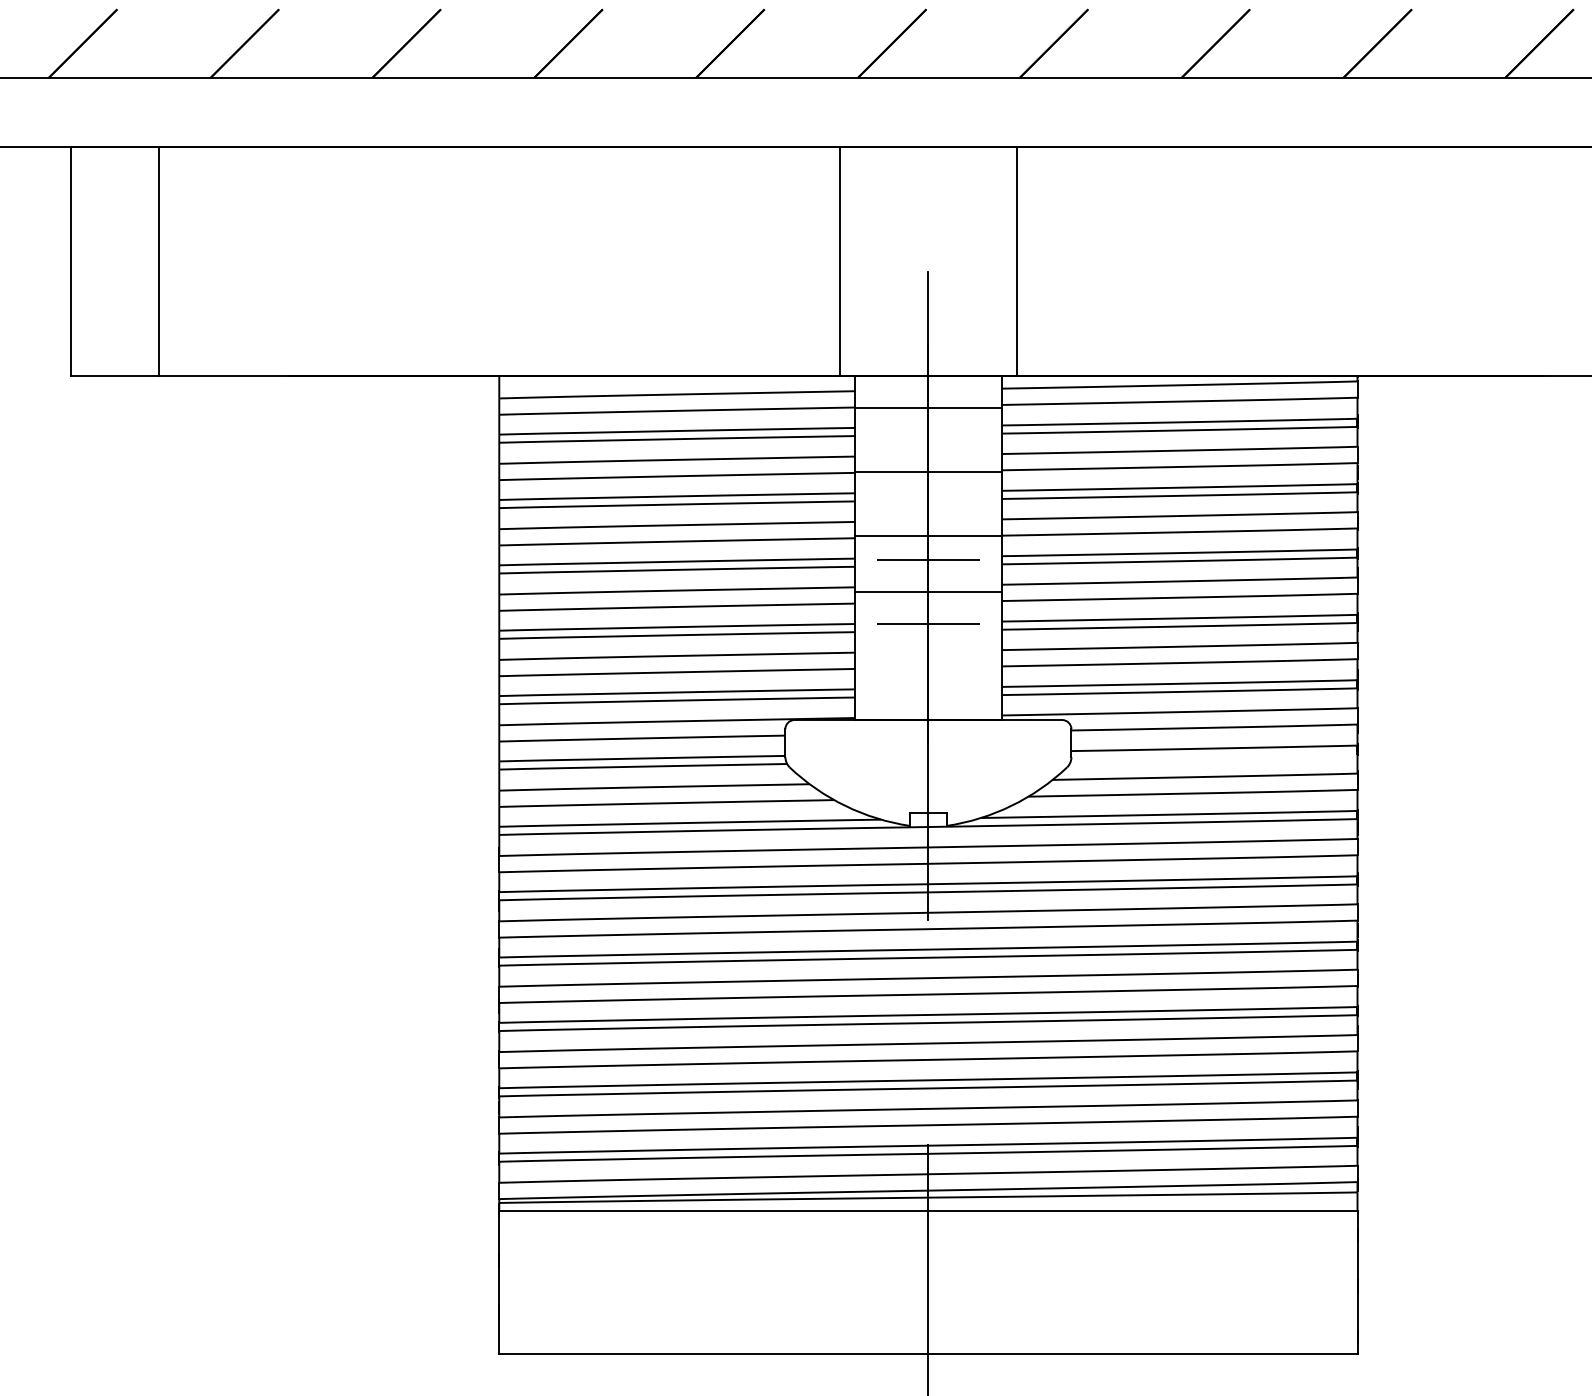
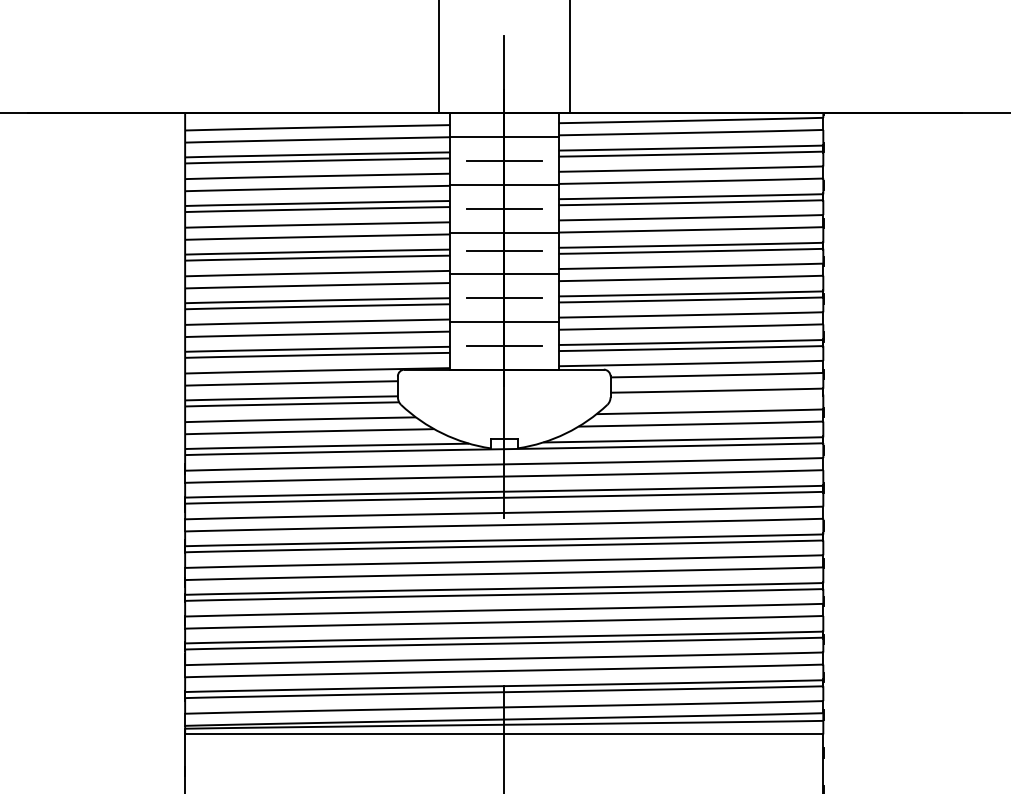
line: (928, 439) -> (504, 161), added
line: (928, 503) -> (504, 208), added
line: (928, 655) -> (504, 321), added
line: (928, 688) -> (504, 346), added

